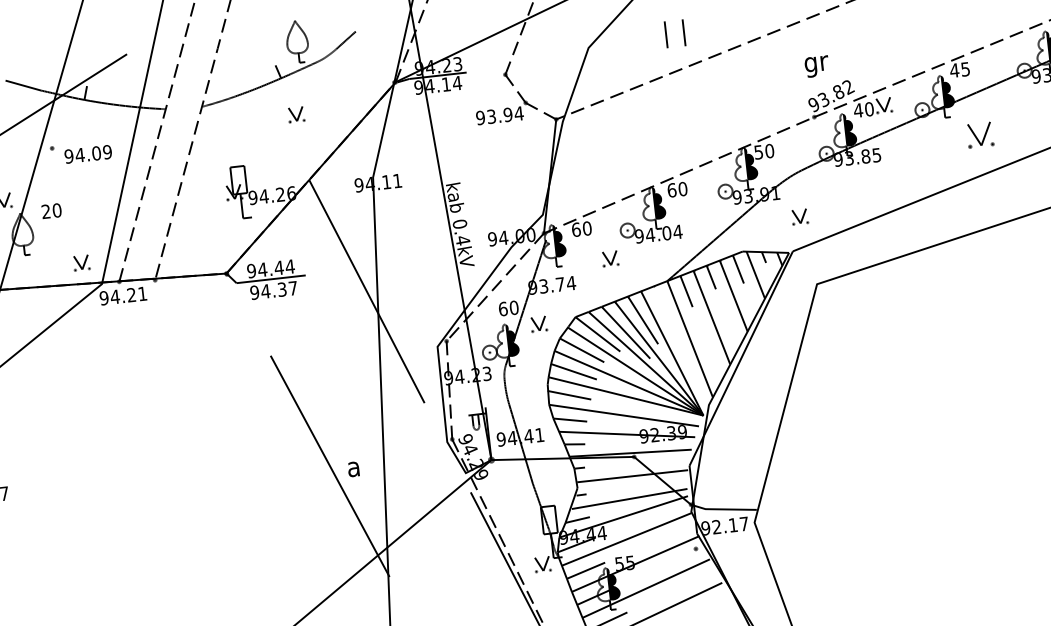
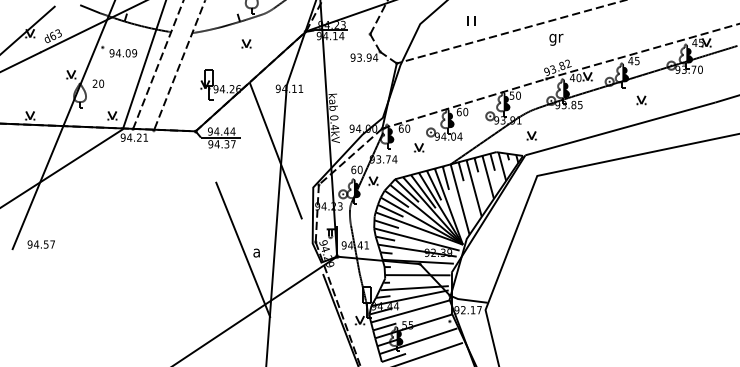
part: (675, 31) -> (471, 20), size x0.62
text: (817, 66) -> (556, 39), moved
part: (980, 135) -> (641, 100), size x0.62
line: (660, 304) -> (445, 177), added

